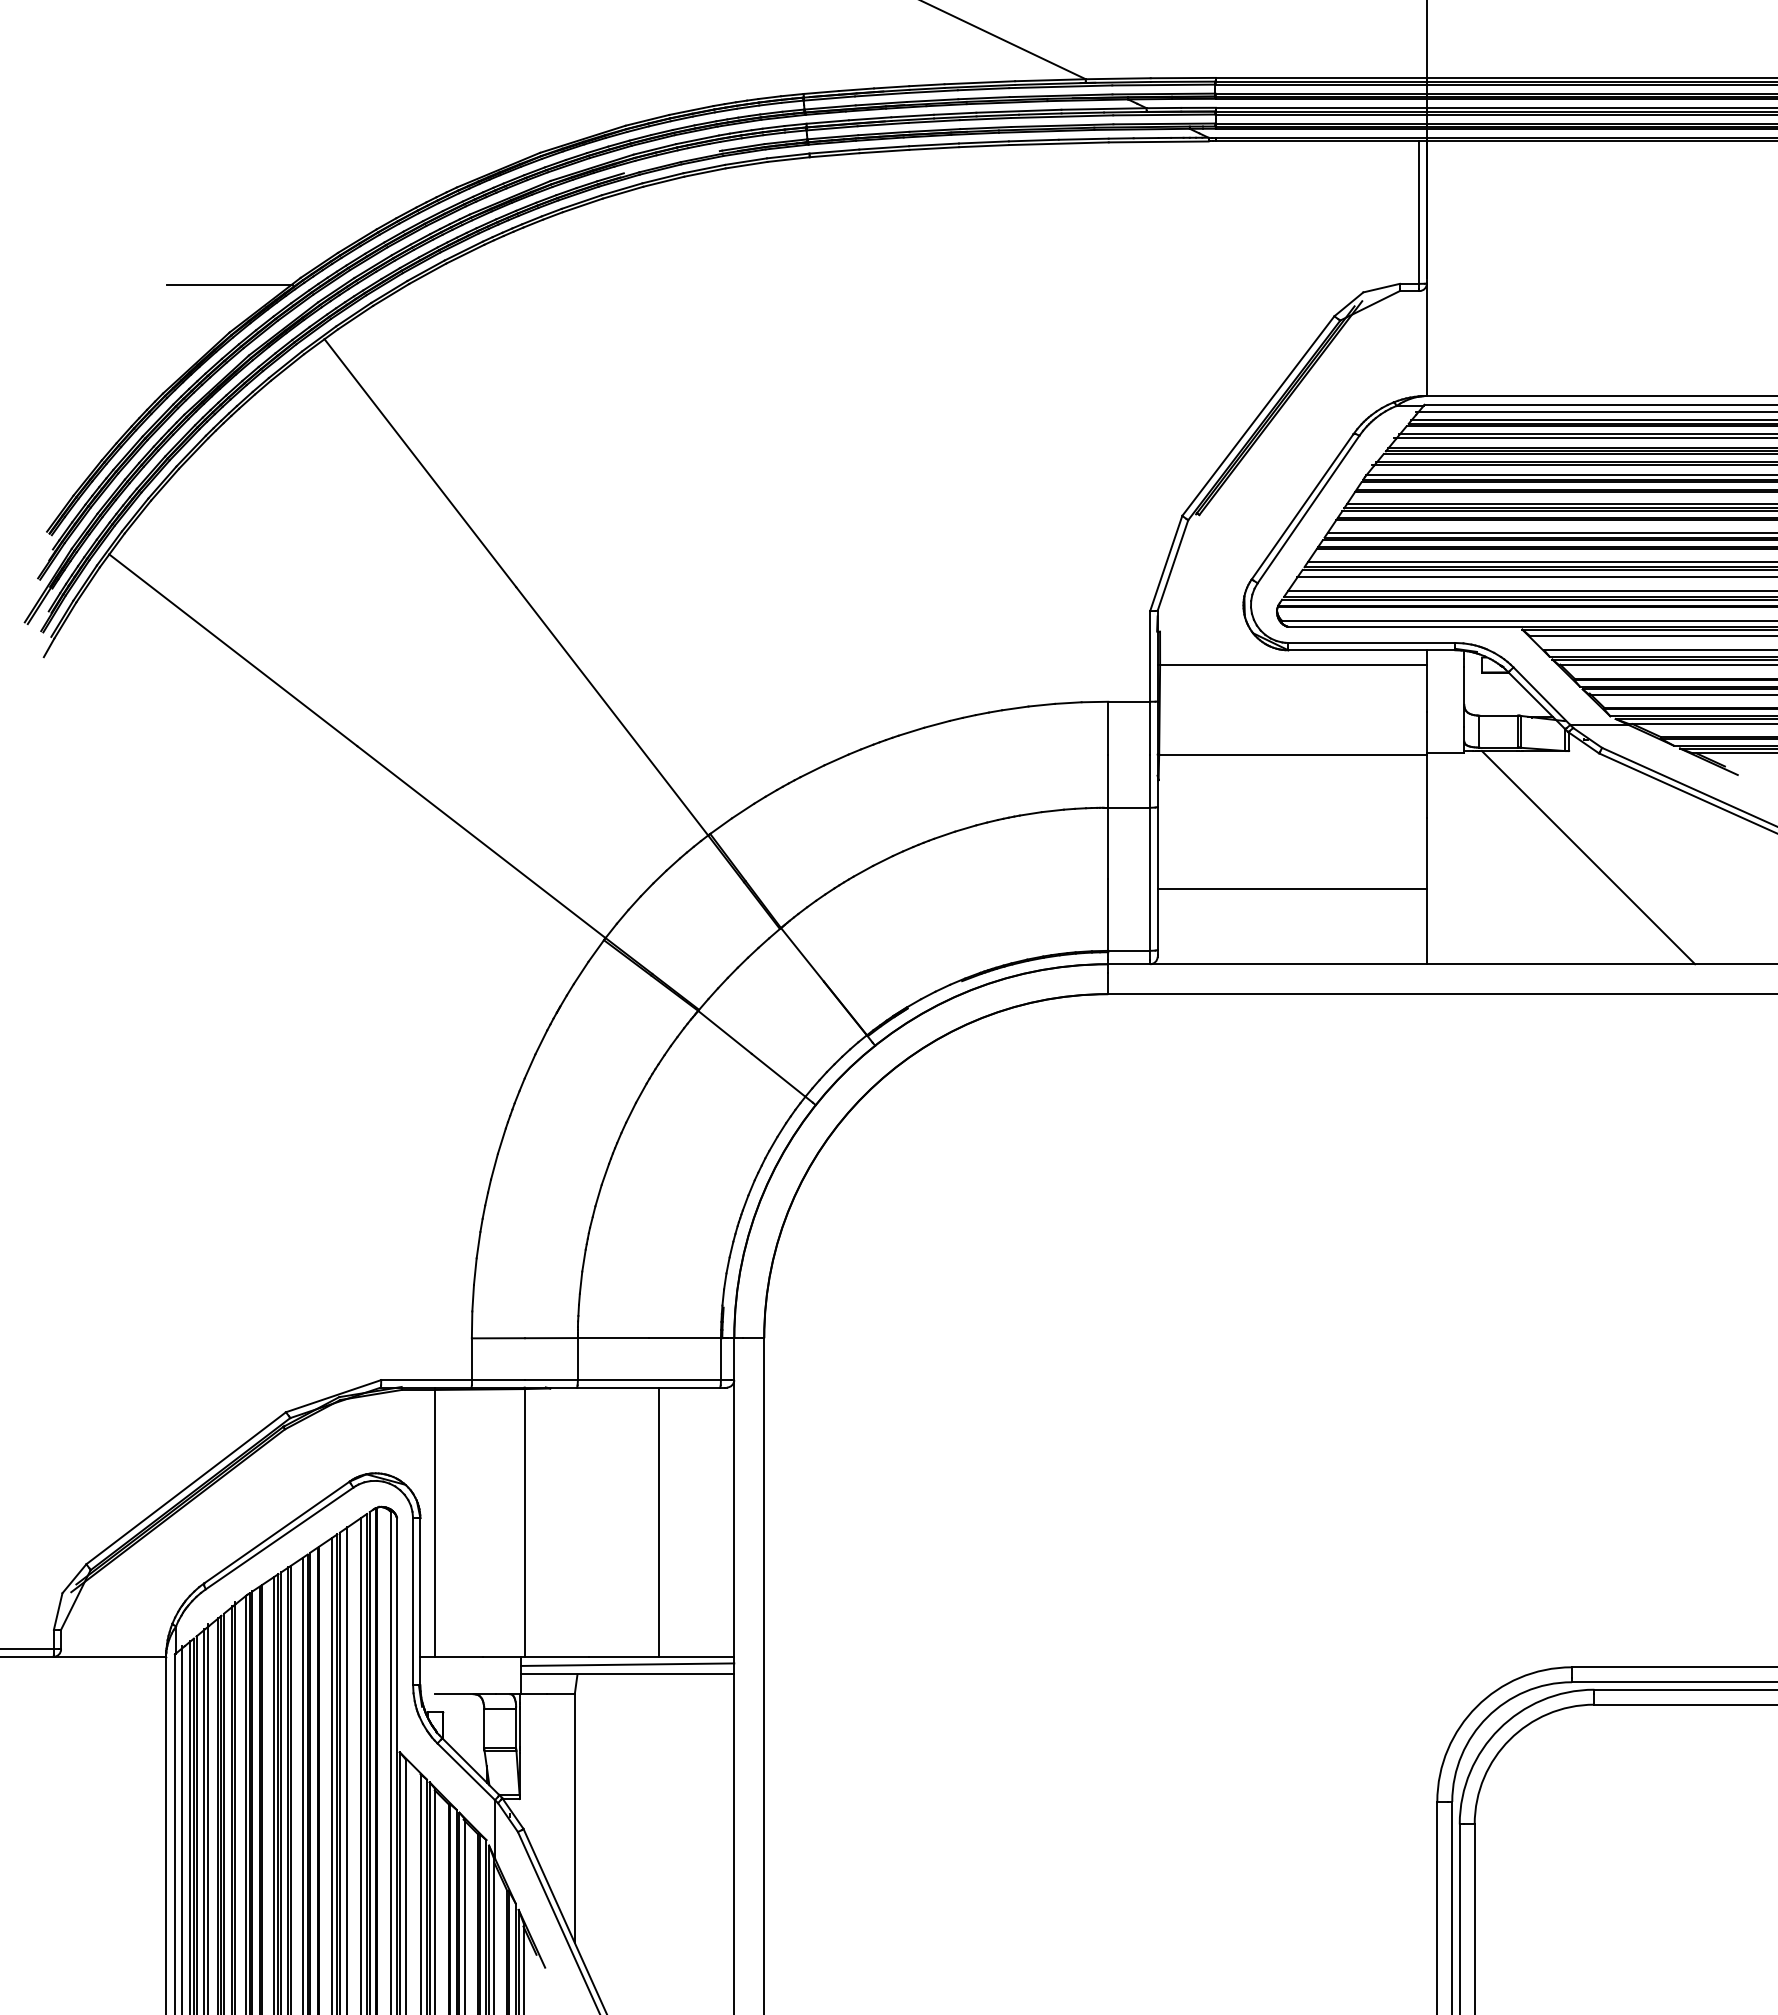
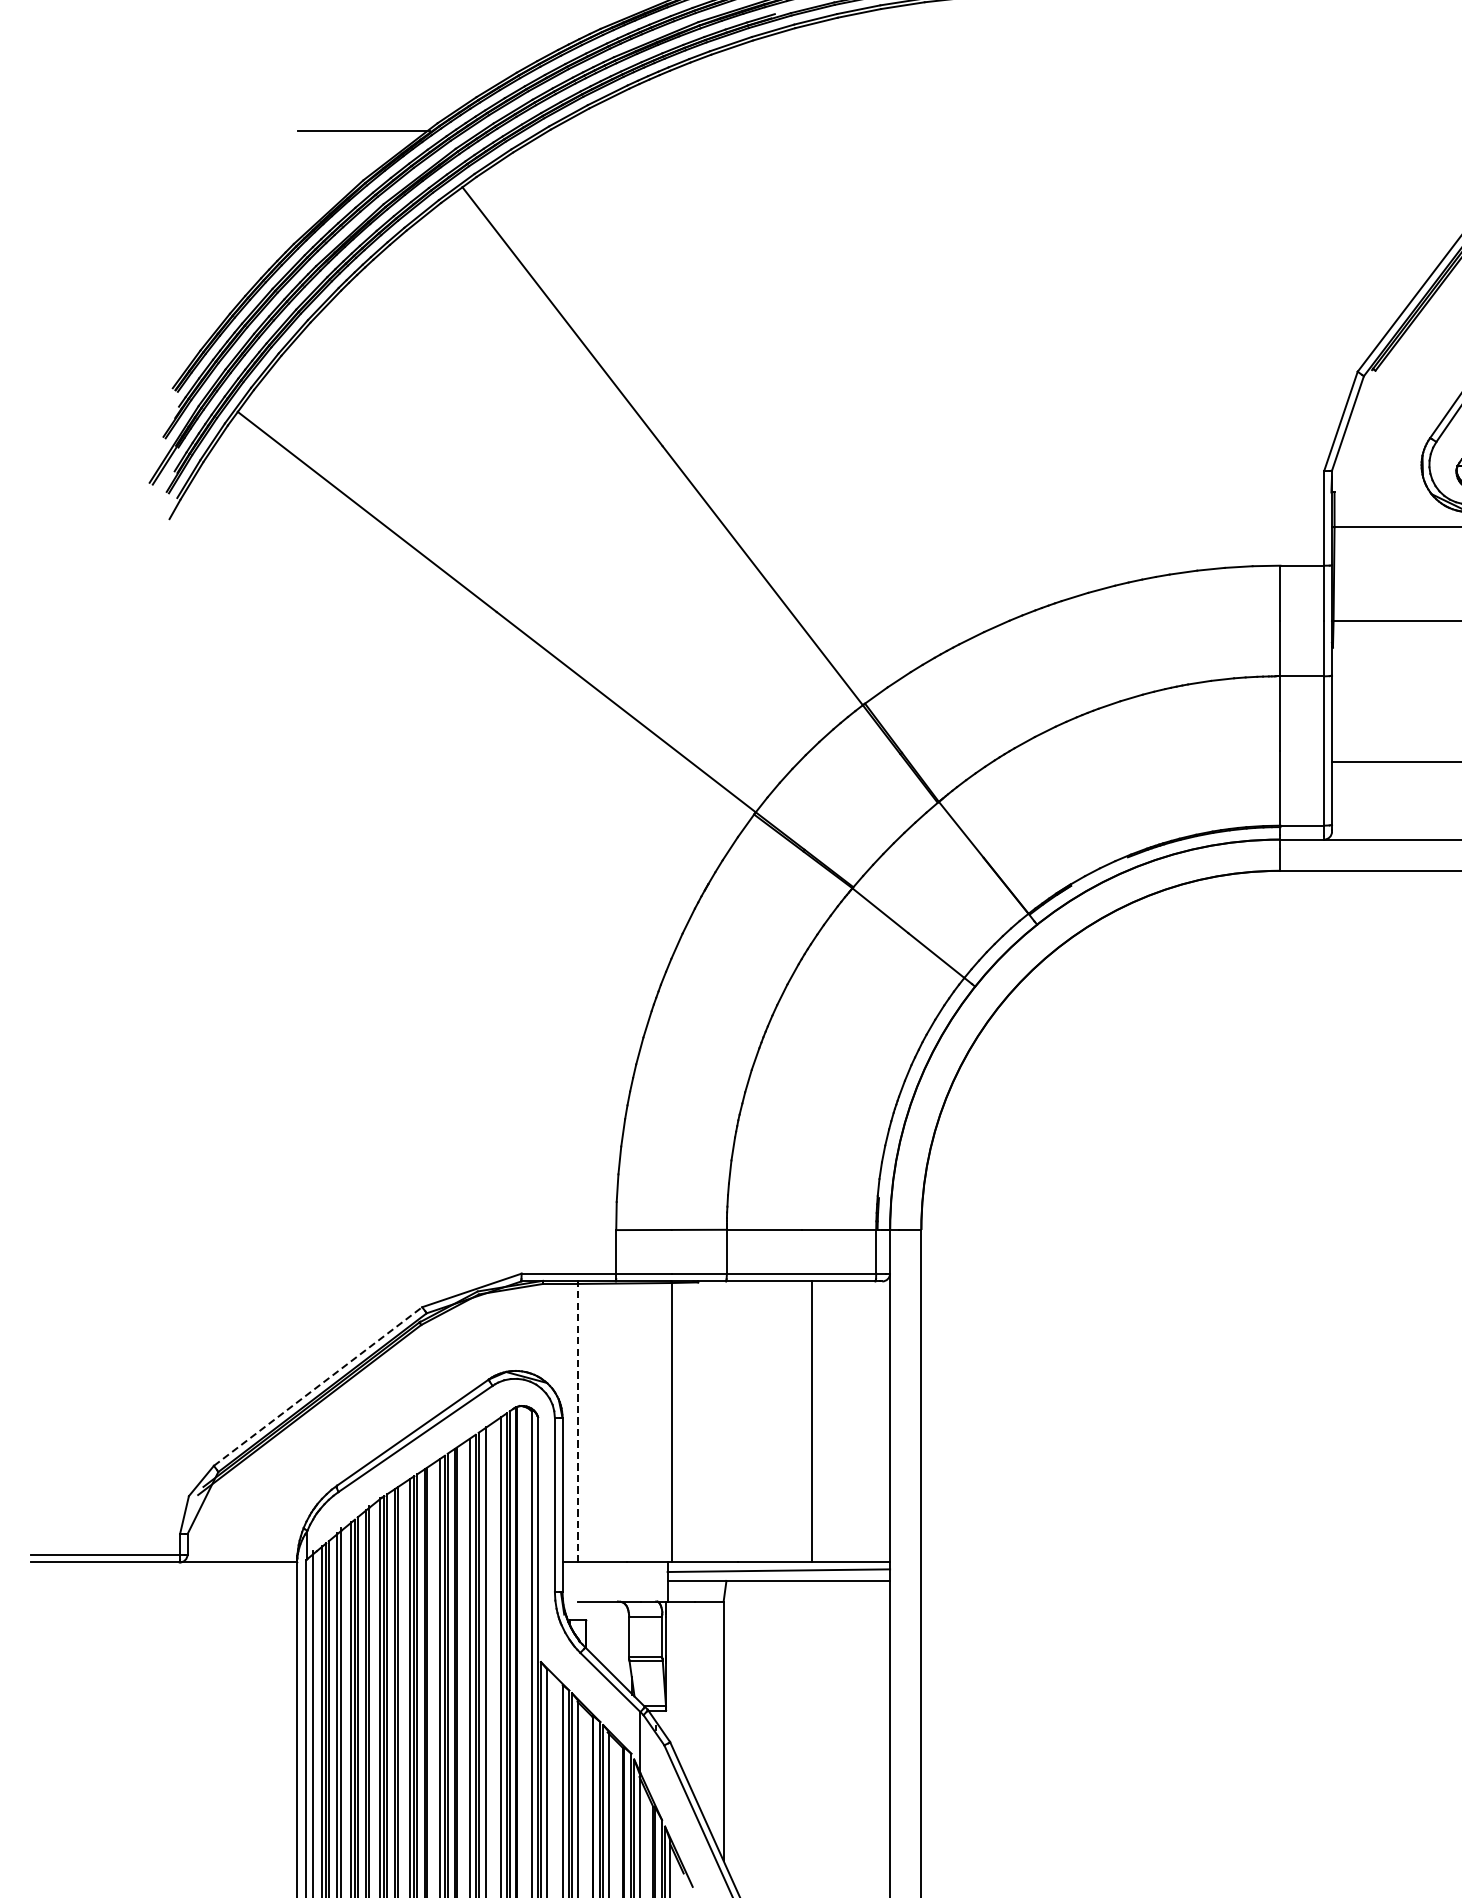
line: (186, 1487) -> (318, 1385), solid -> dashed
line: (435, 1522) -> (578, 1422), solid -> dashed

